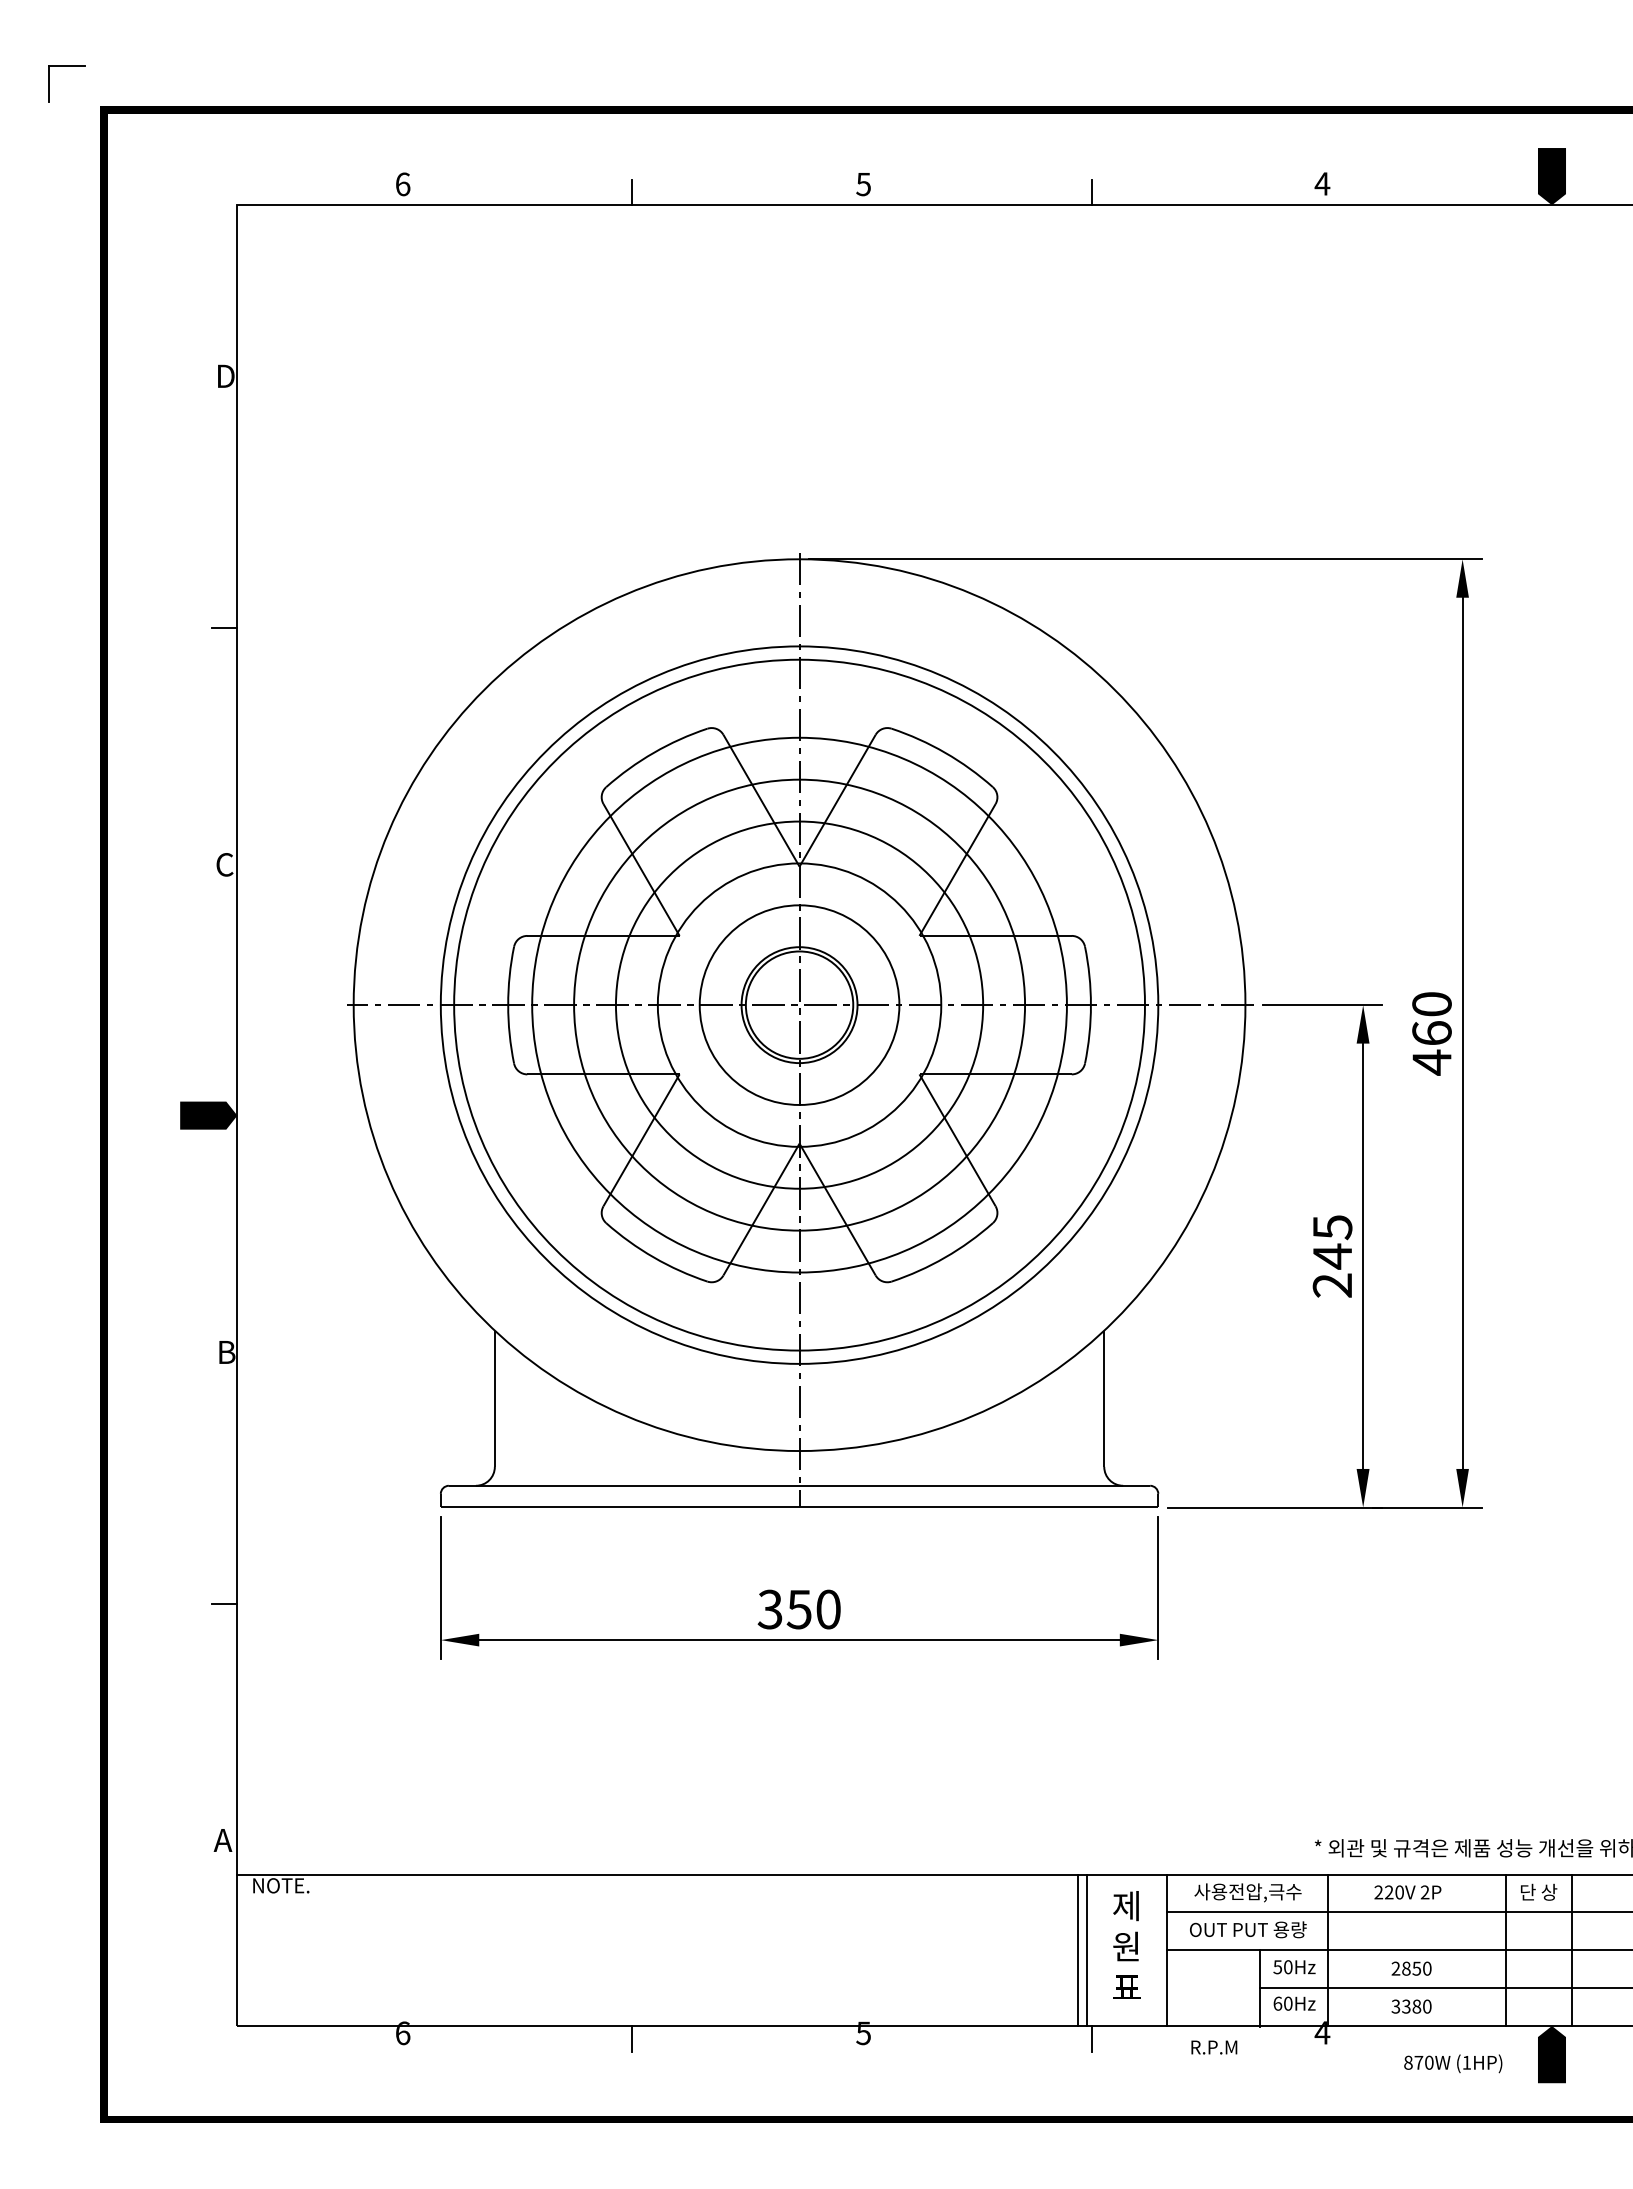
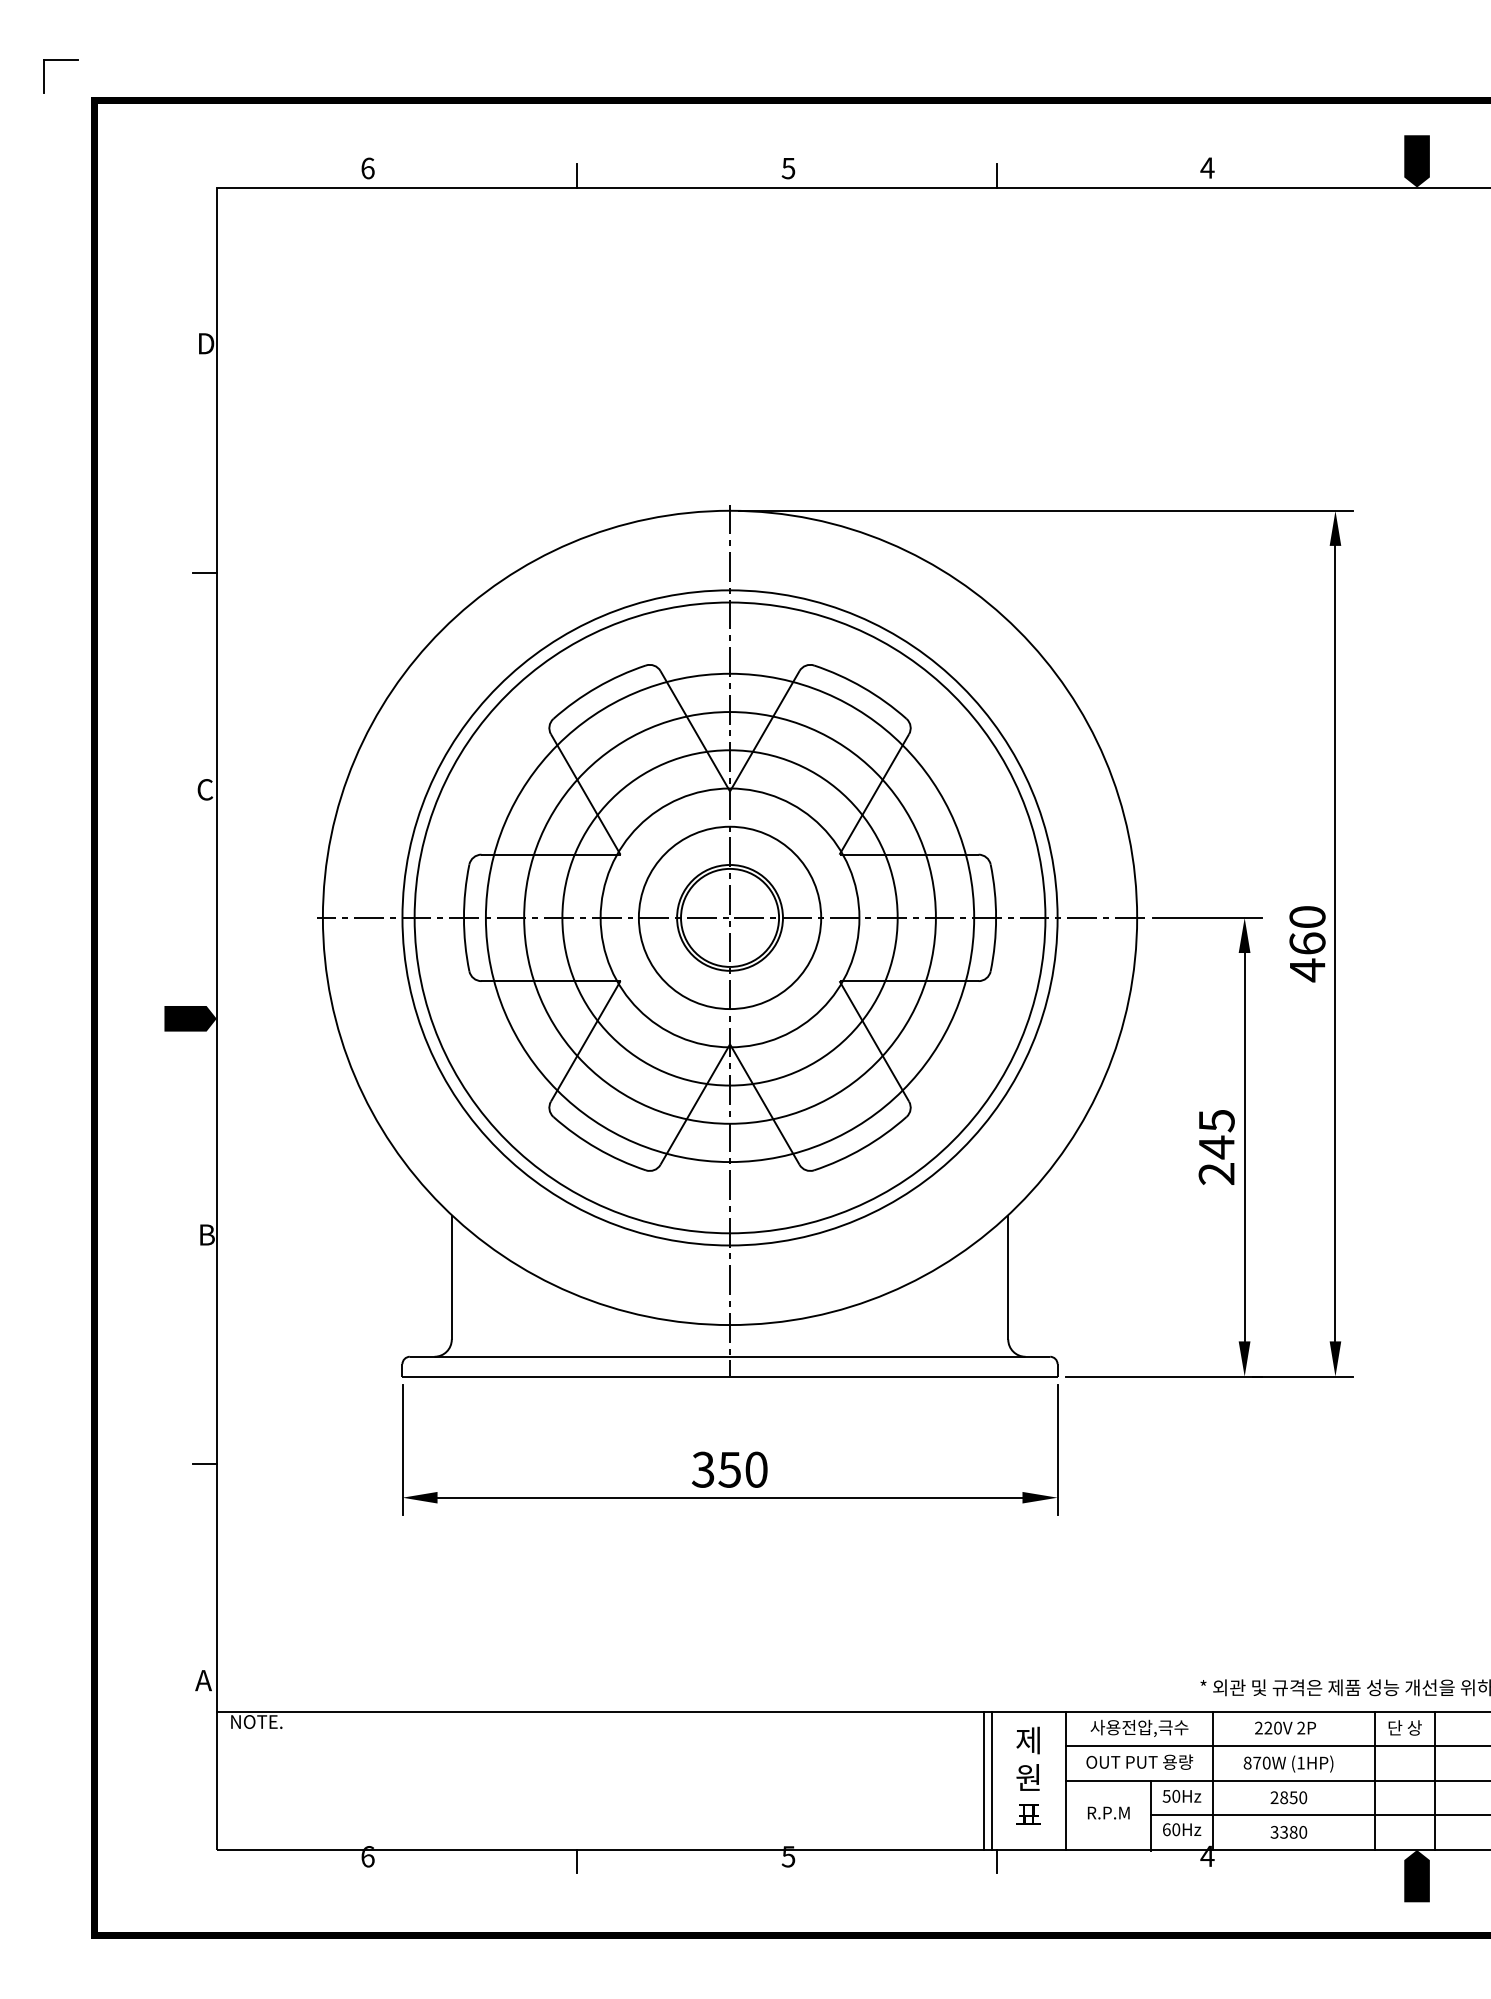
text: (1214, 2047) -> (1108, 1813), moved
text: (1453, 2063) -> (1288, 1763), moved

